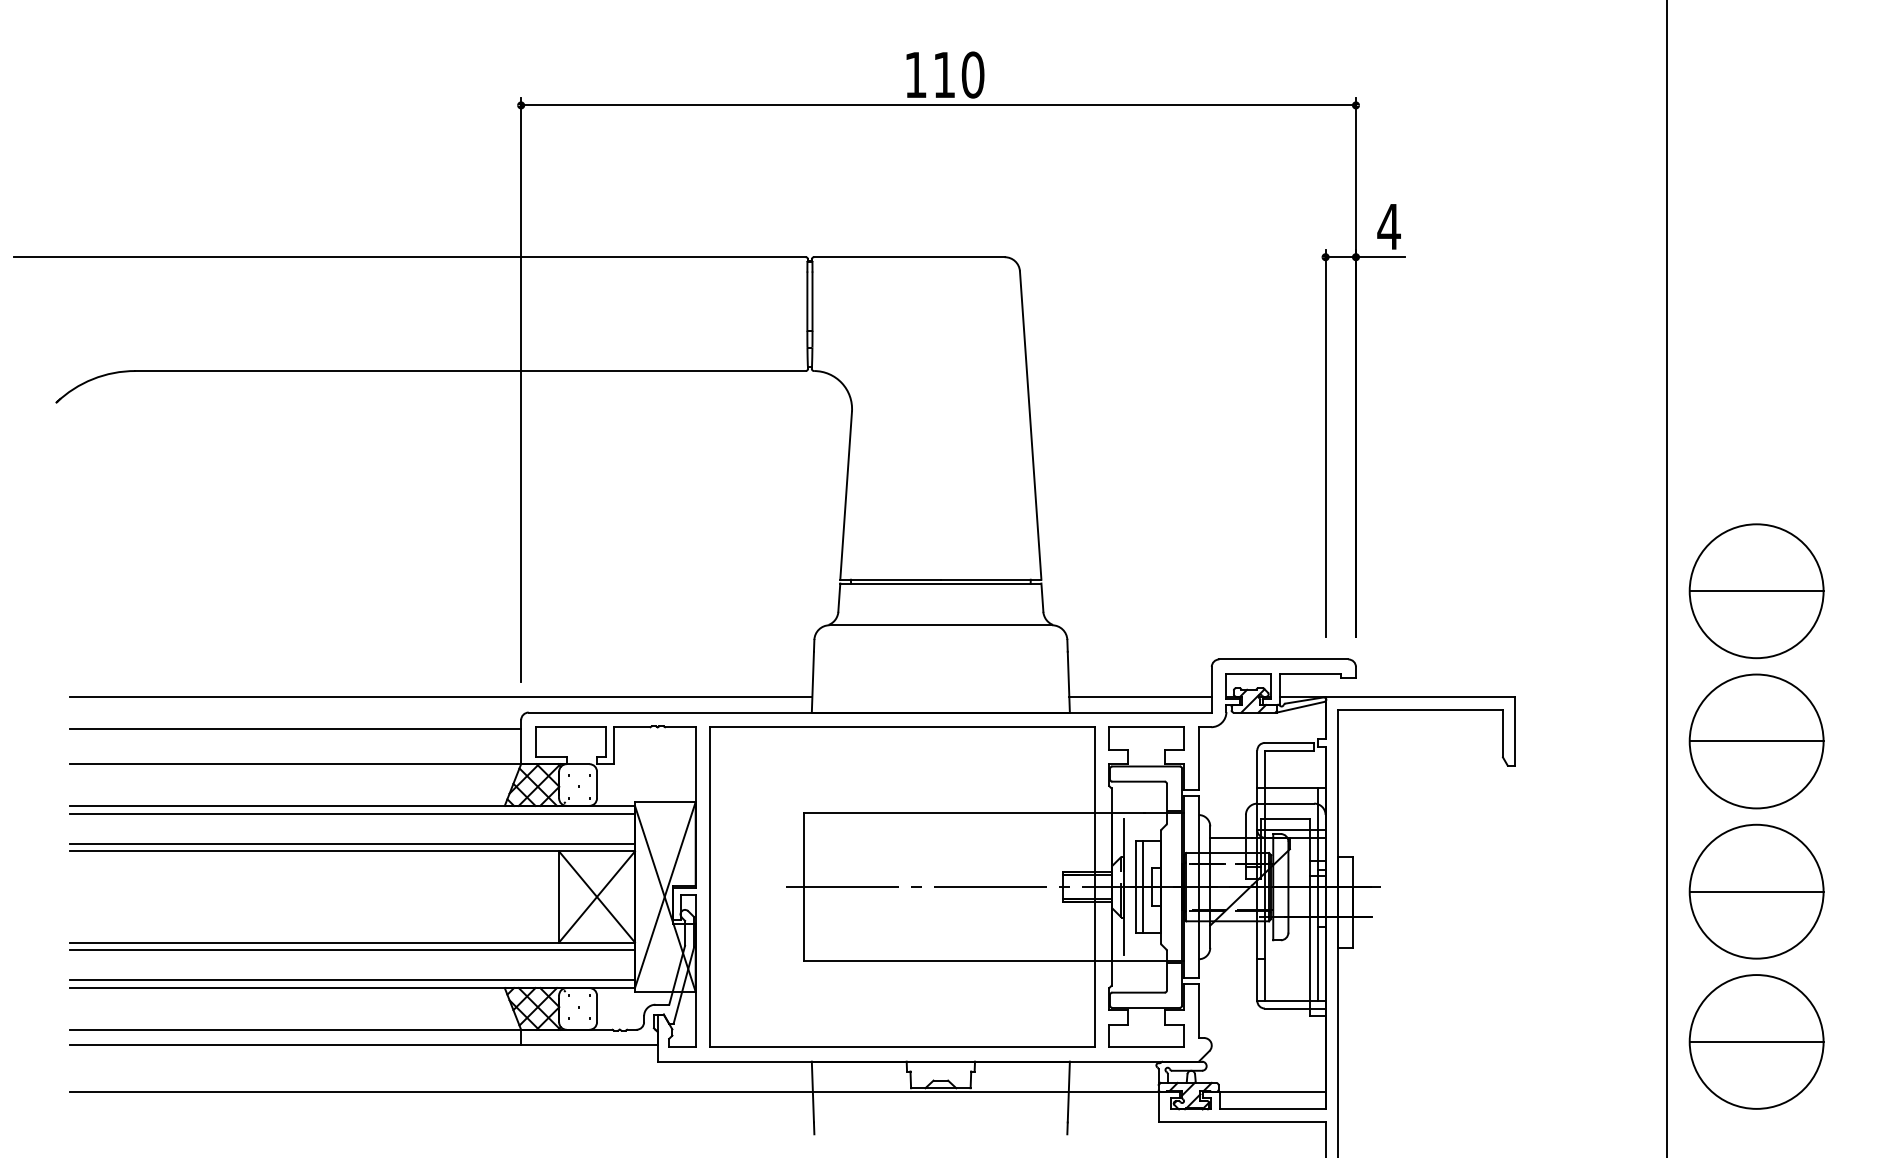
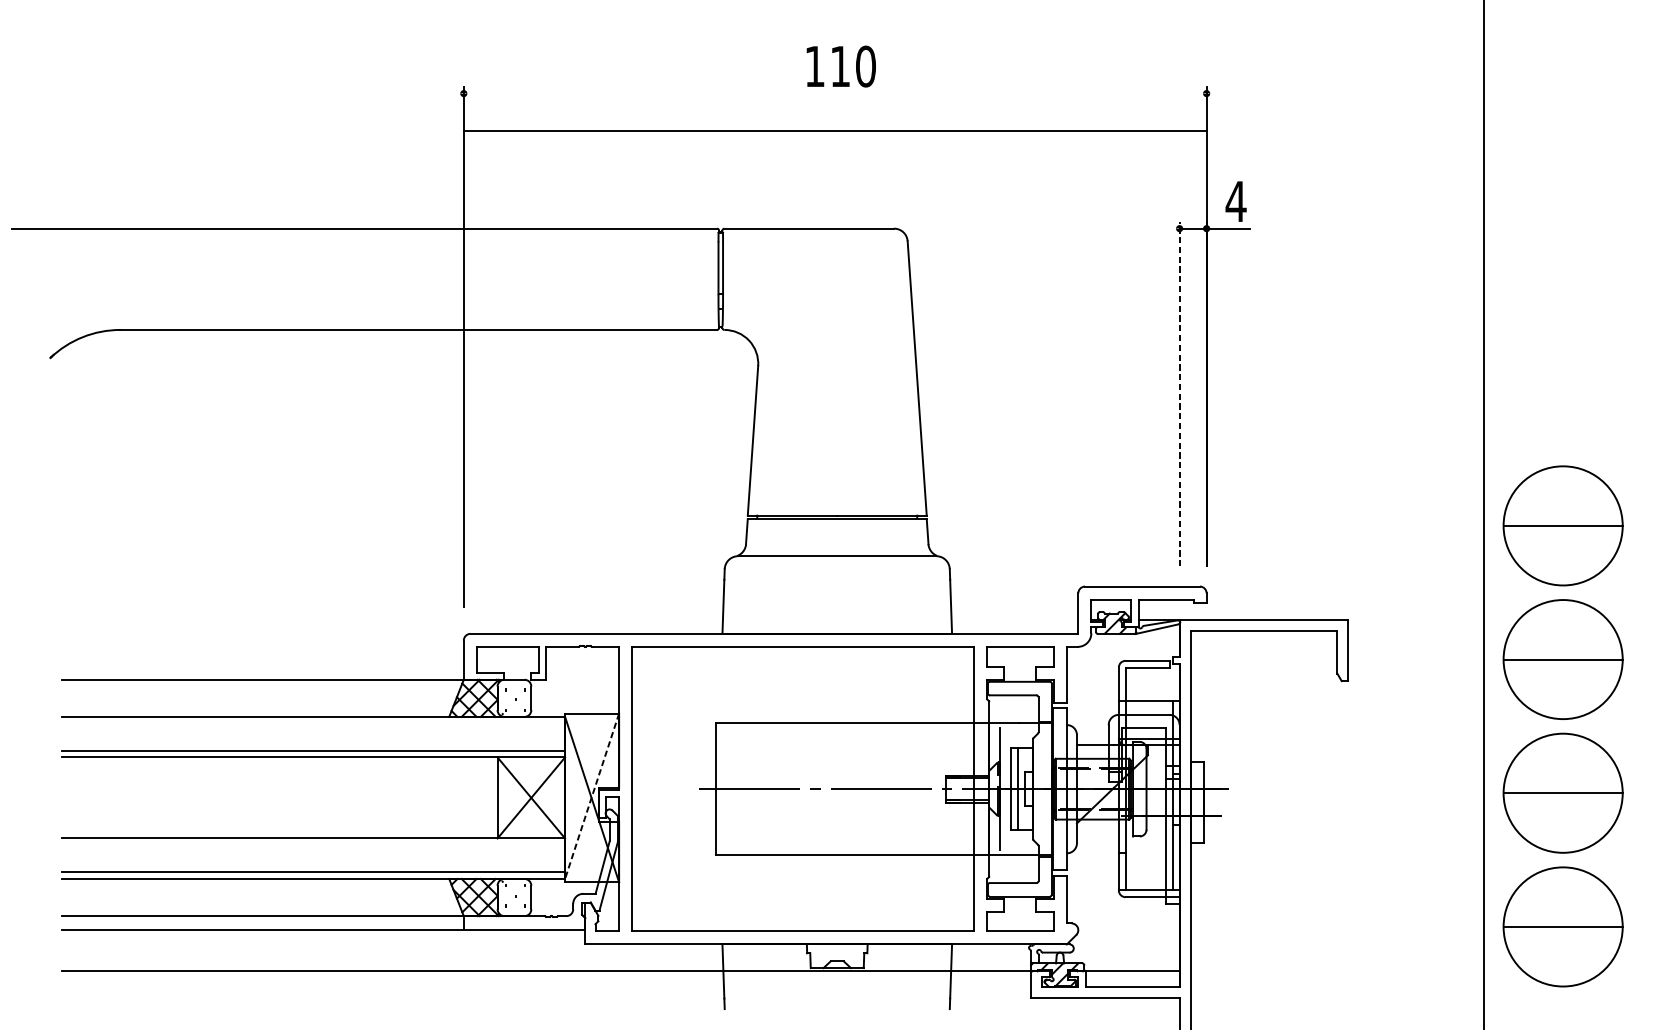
line: (938, 105) -> (835, 131), moved
line: (1325, 443) -> (1179, 394), solid -> dashed
line: (440, 697) -> (392, 620), removed
line: (1140, 697) -> (1014, 620), removed
line: (295, 729) -> (263, 648), removed
line: (351, 813) -> (312, 723), removed
line: (665, 895) -> (592, 796), solid -> dashed
line: (351, 950) -> (312, 845), removed

